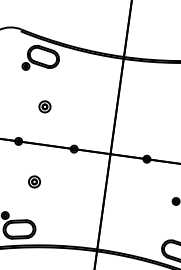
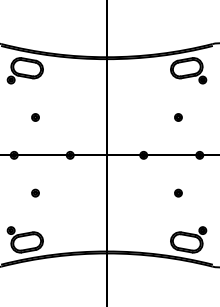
part: (44, 106) -> (35, 117), size x0.62
part: (34, 181) -> (35, 192), size x0.62

